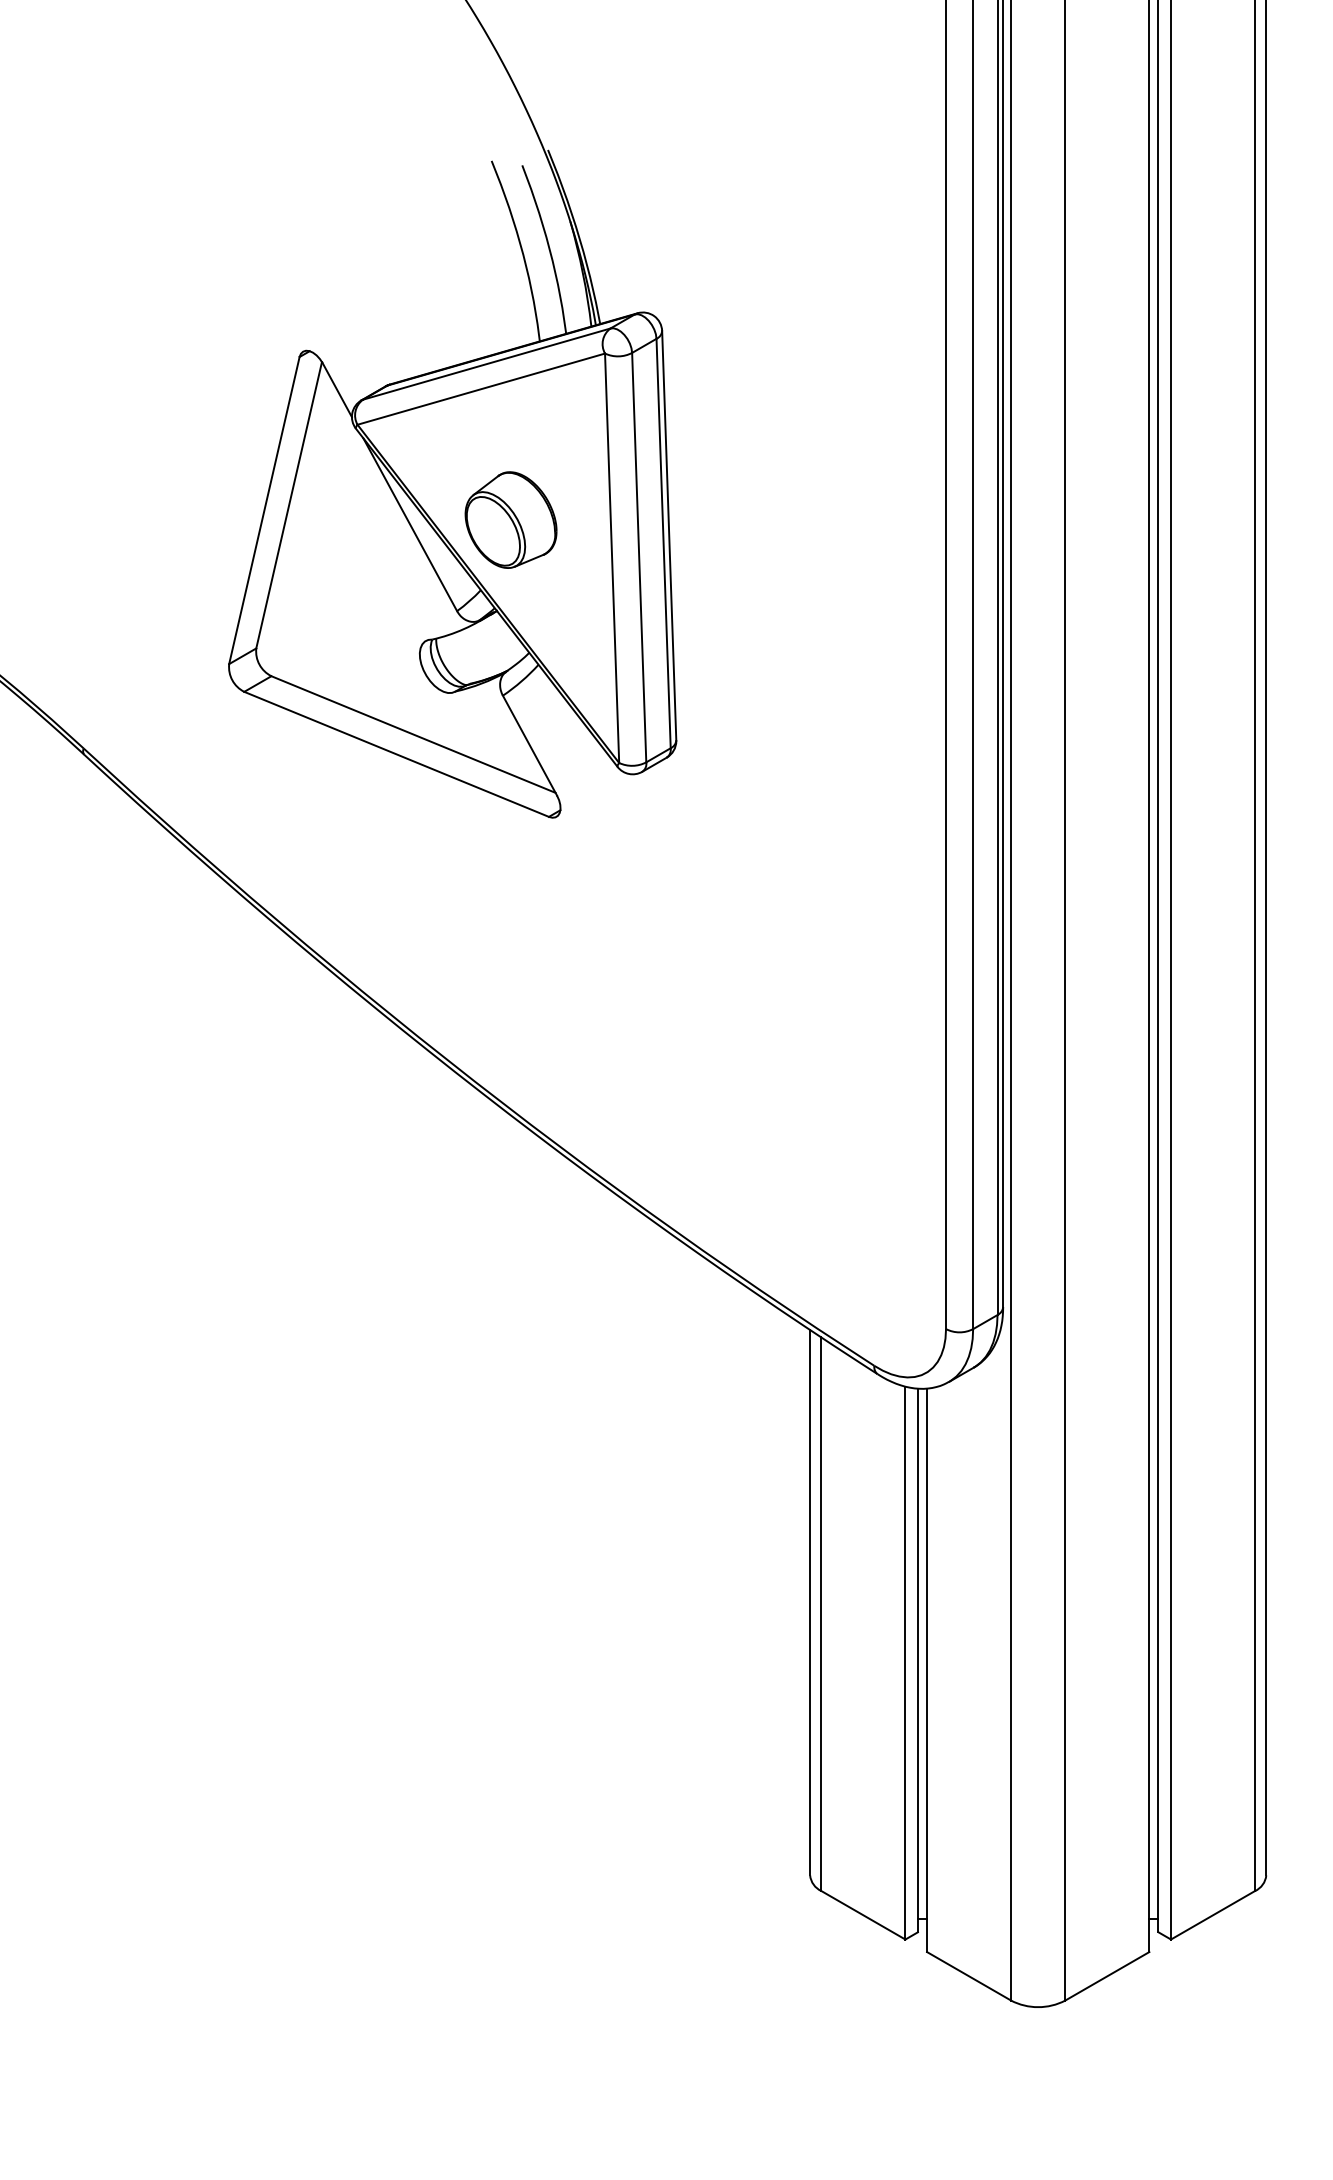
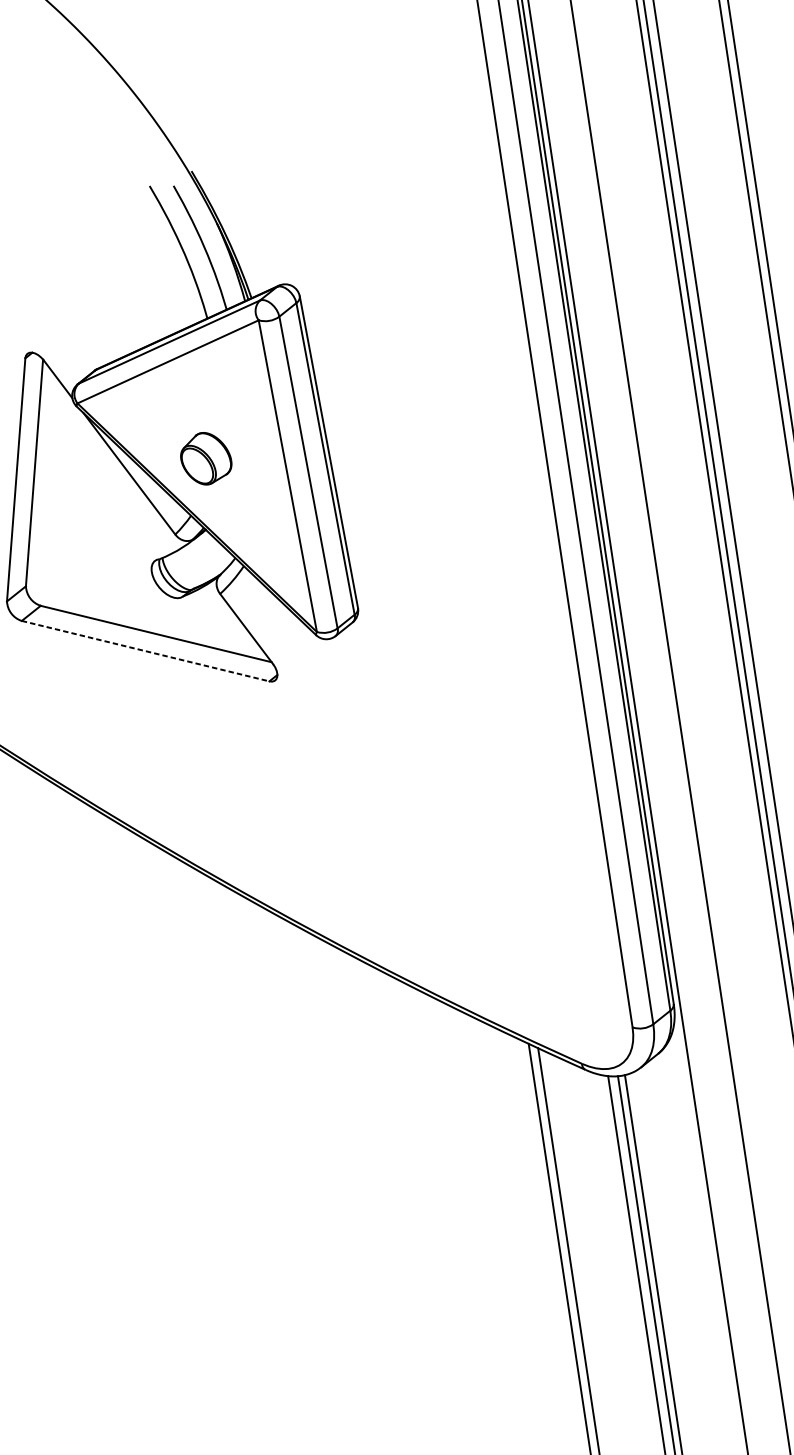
part: (510, 519) -> (205, 458), size x0.7
line: (396, 754) -> (145, 651), solid -> dashed

